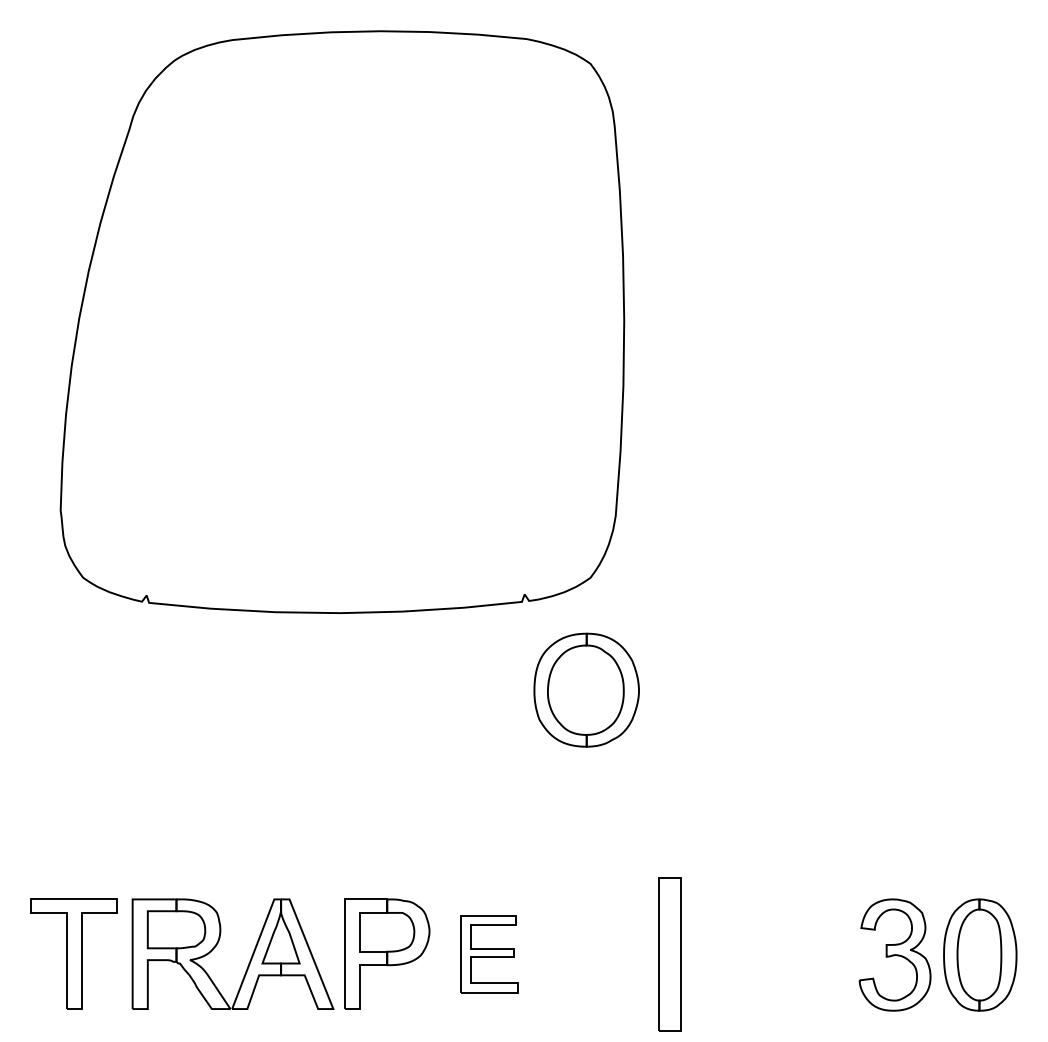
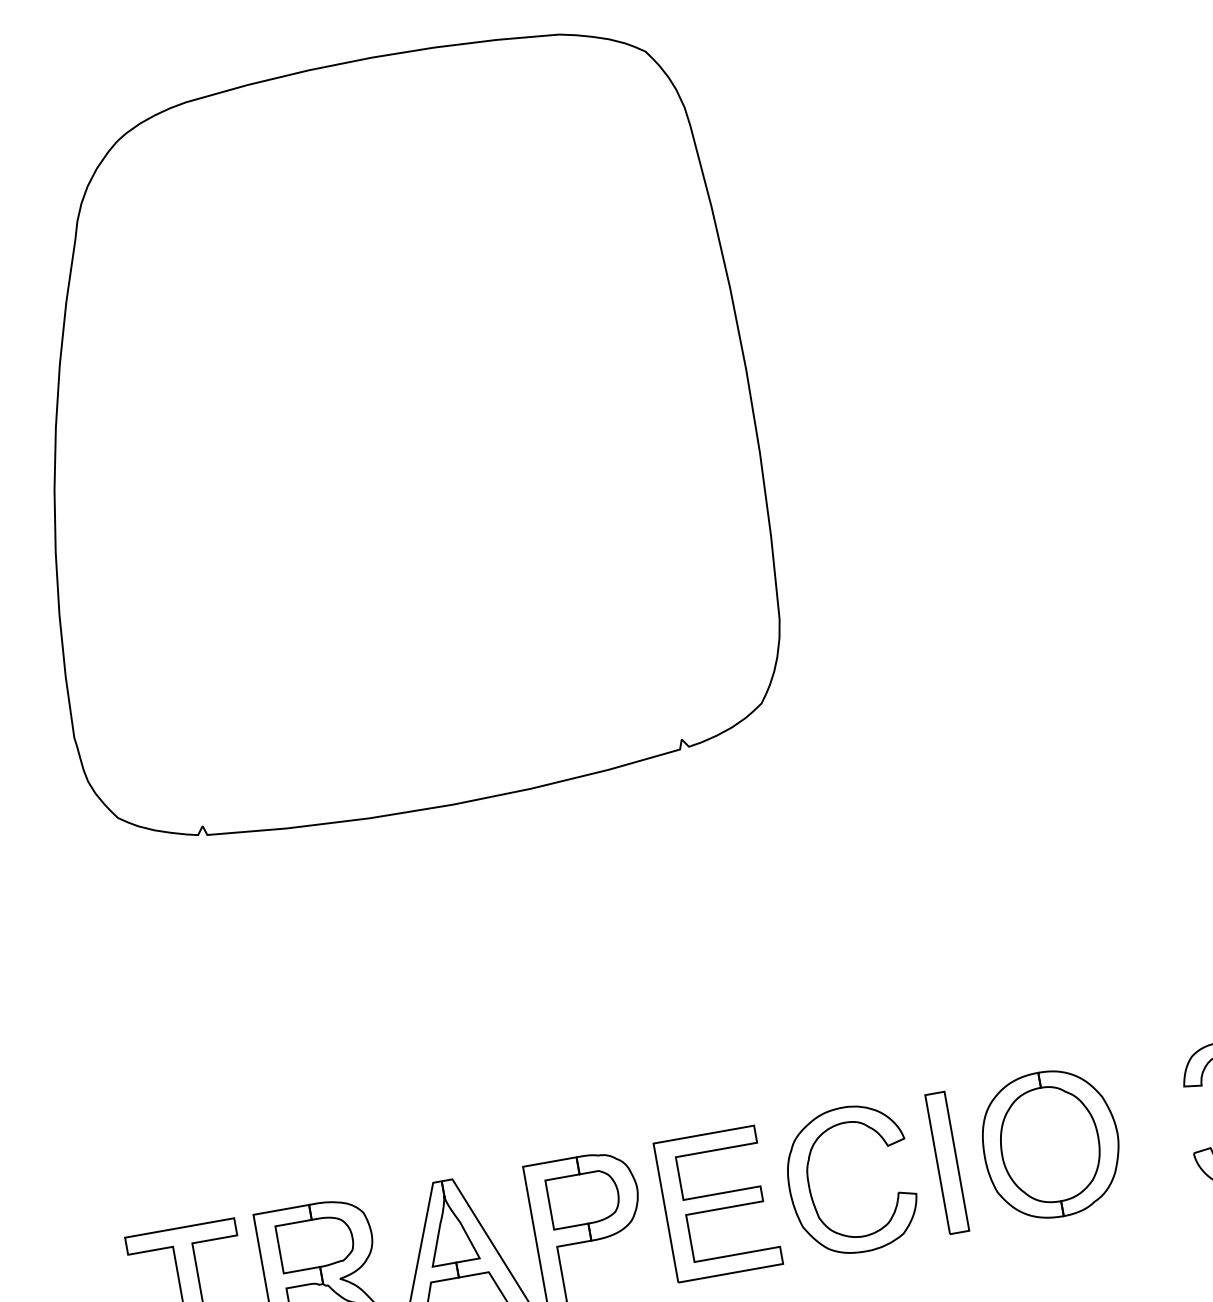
part: (586, 689) -> (1050, 1143), moved
part: (489, 953) -> (718, 1202), size x1.43
part: (669, 953) -> (946, 1162), size x0.71
part: (562, 956) -> (811, 1190), added

